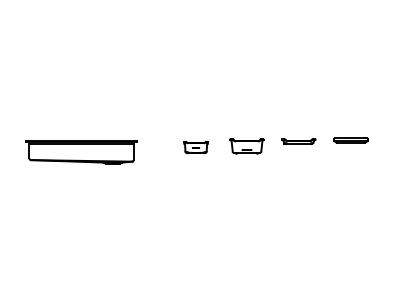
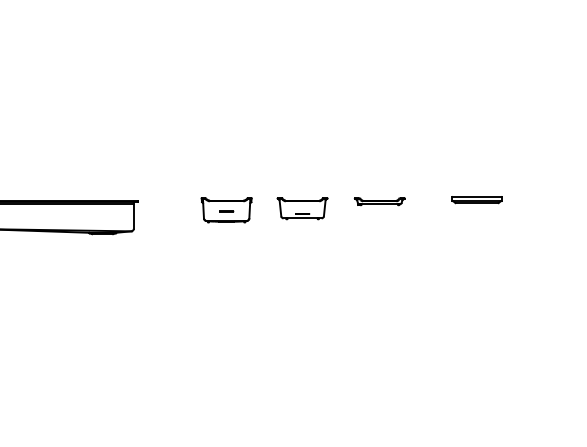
part: (350, 140) -> (476, 199), moved
part: (195, 147) -> (225, 210), size x1.43

